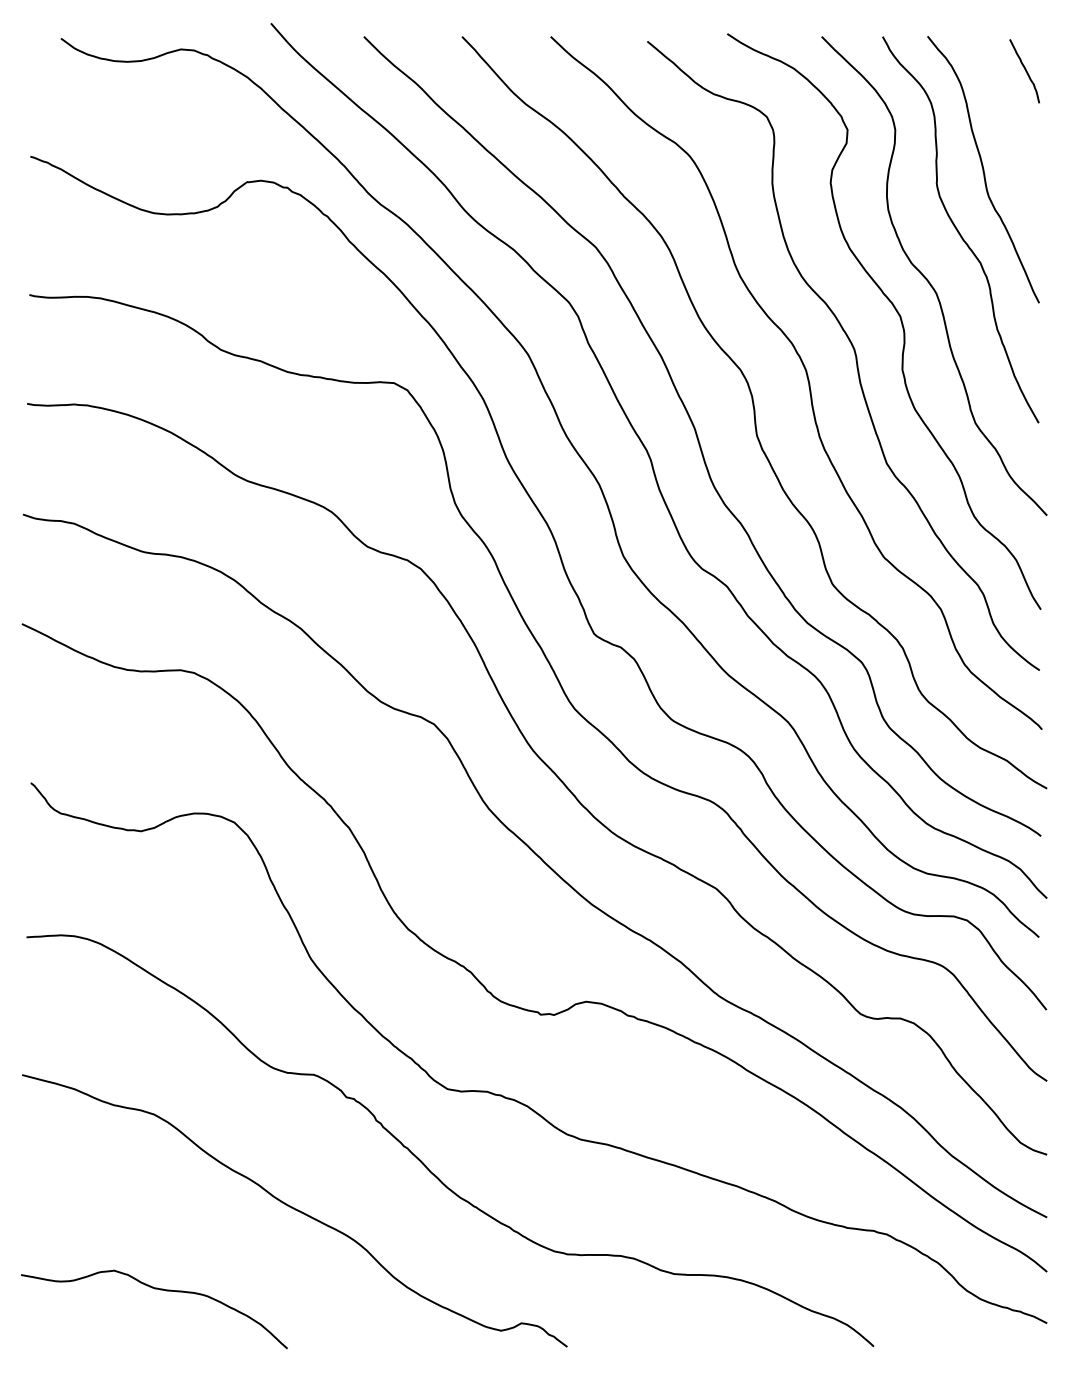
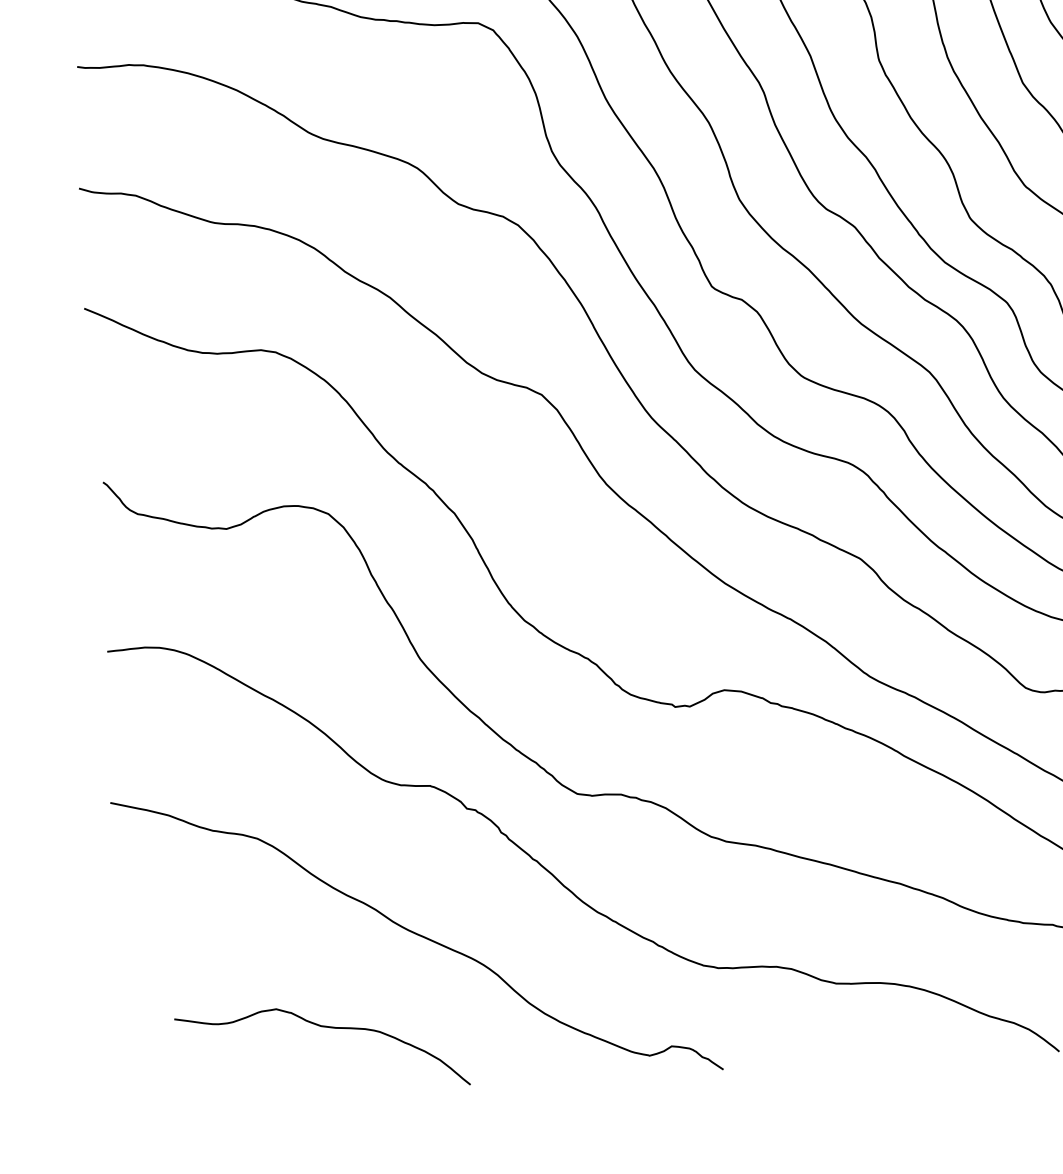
curve: (160, 1290) -> (328, 1028), moved

